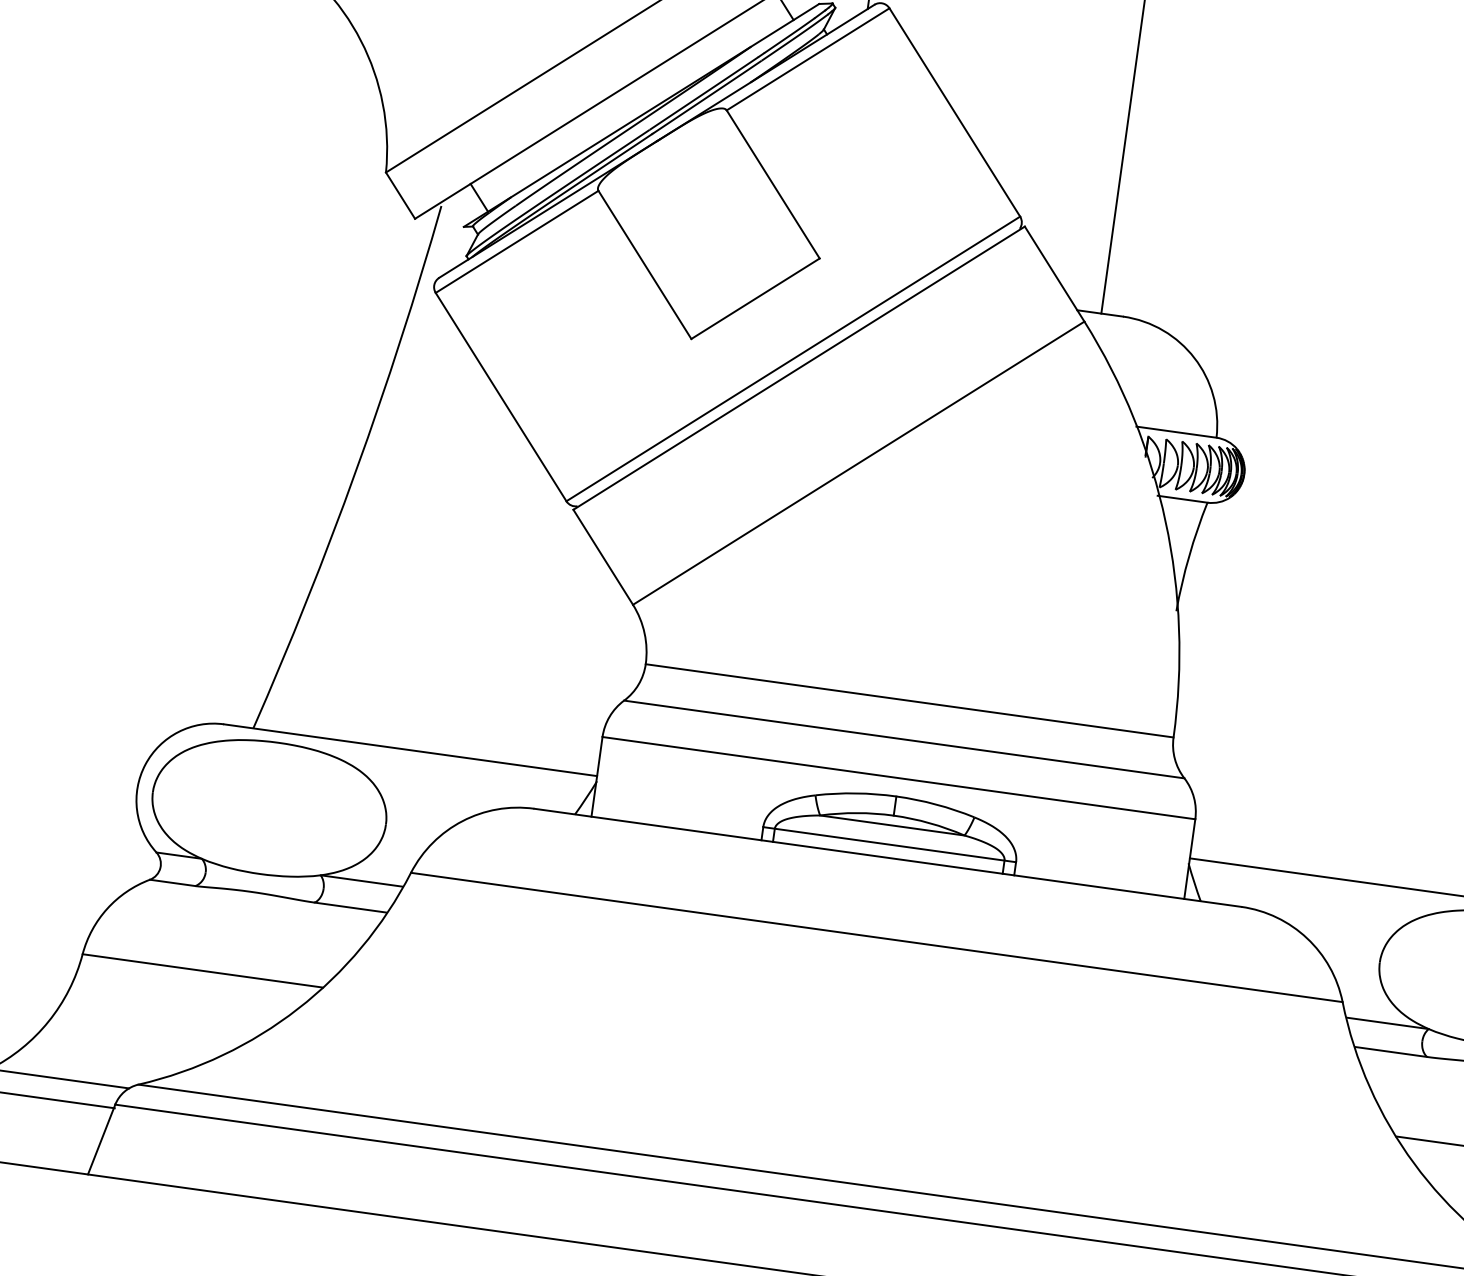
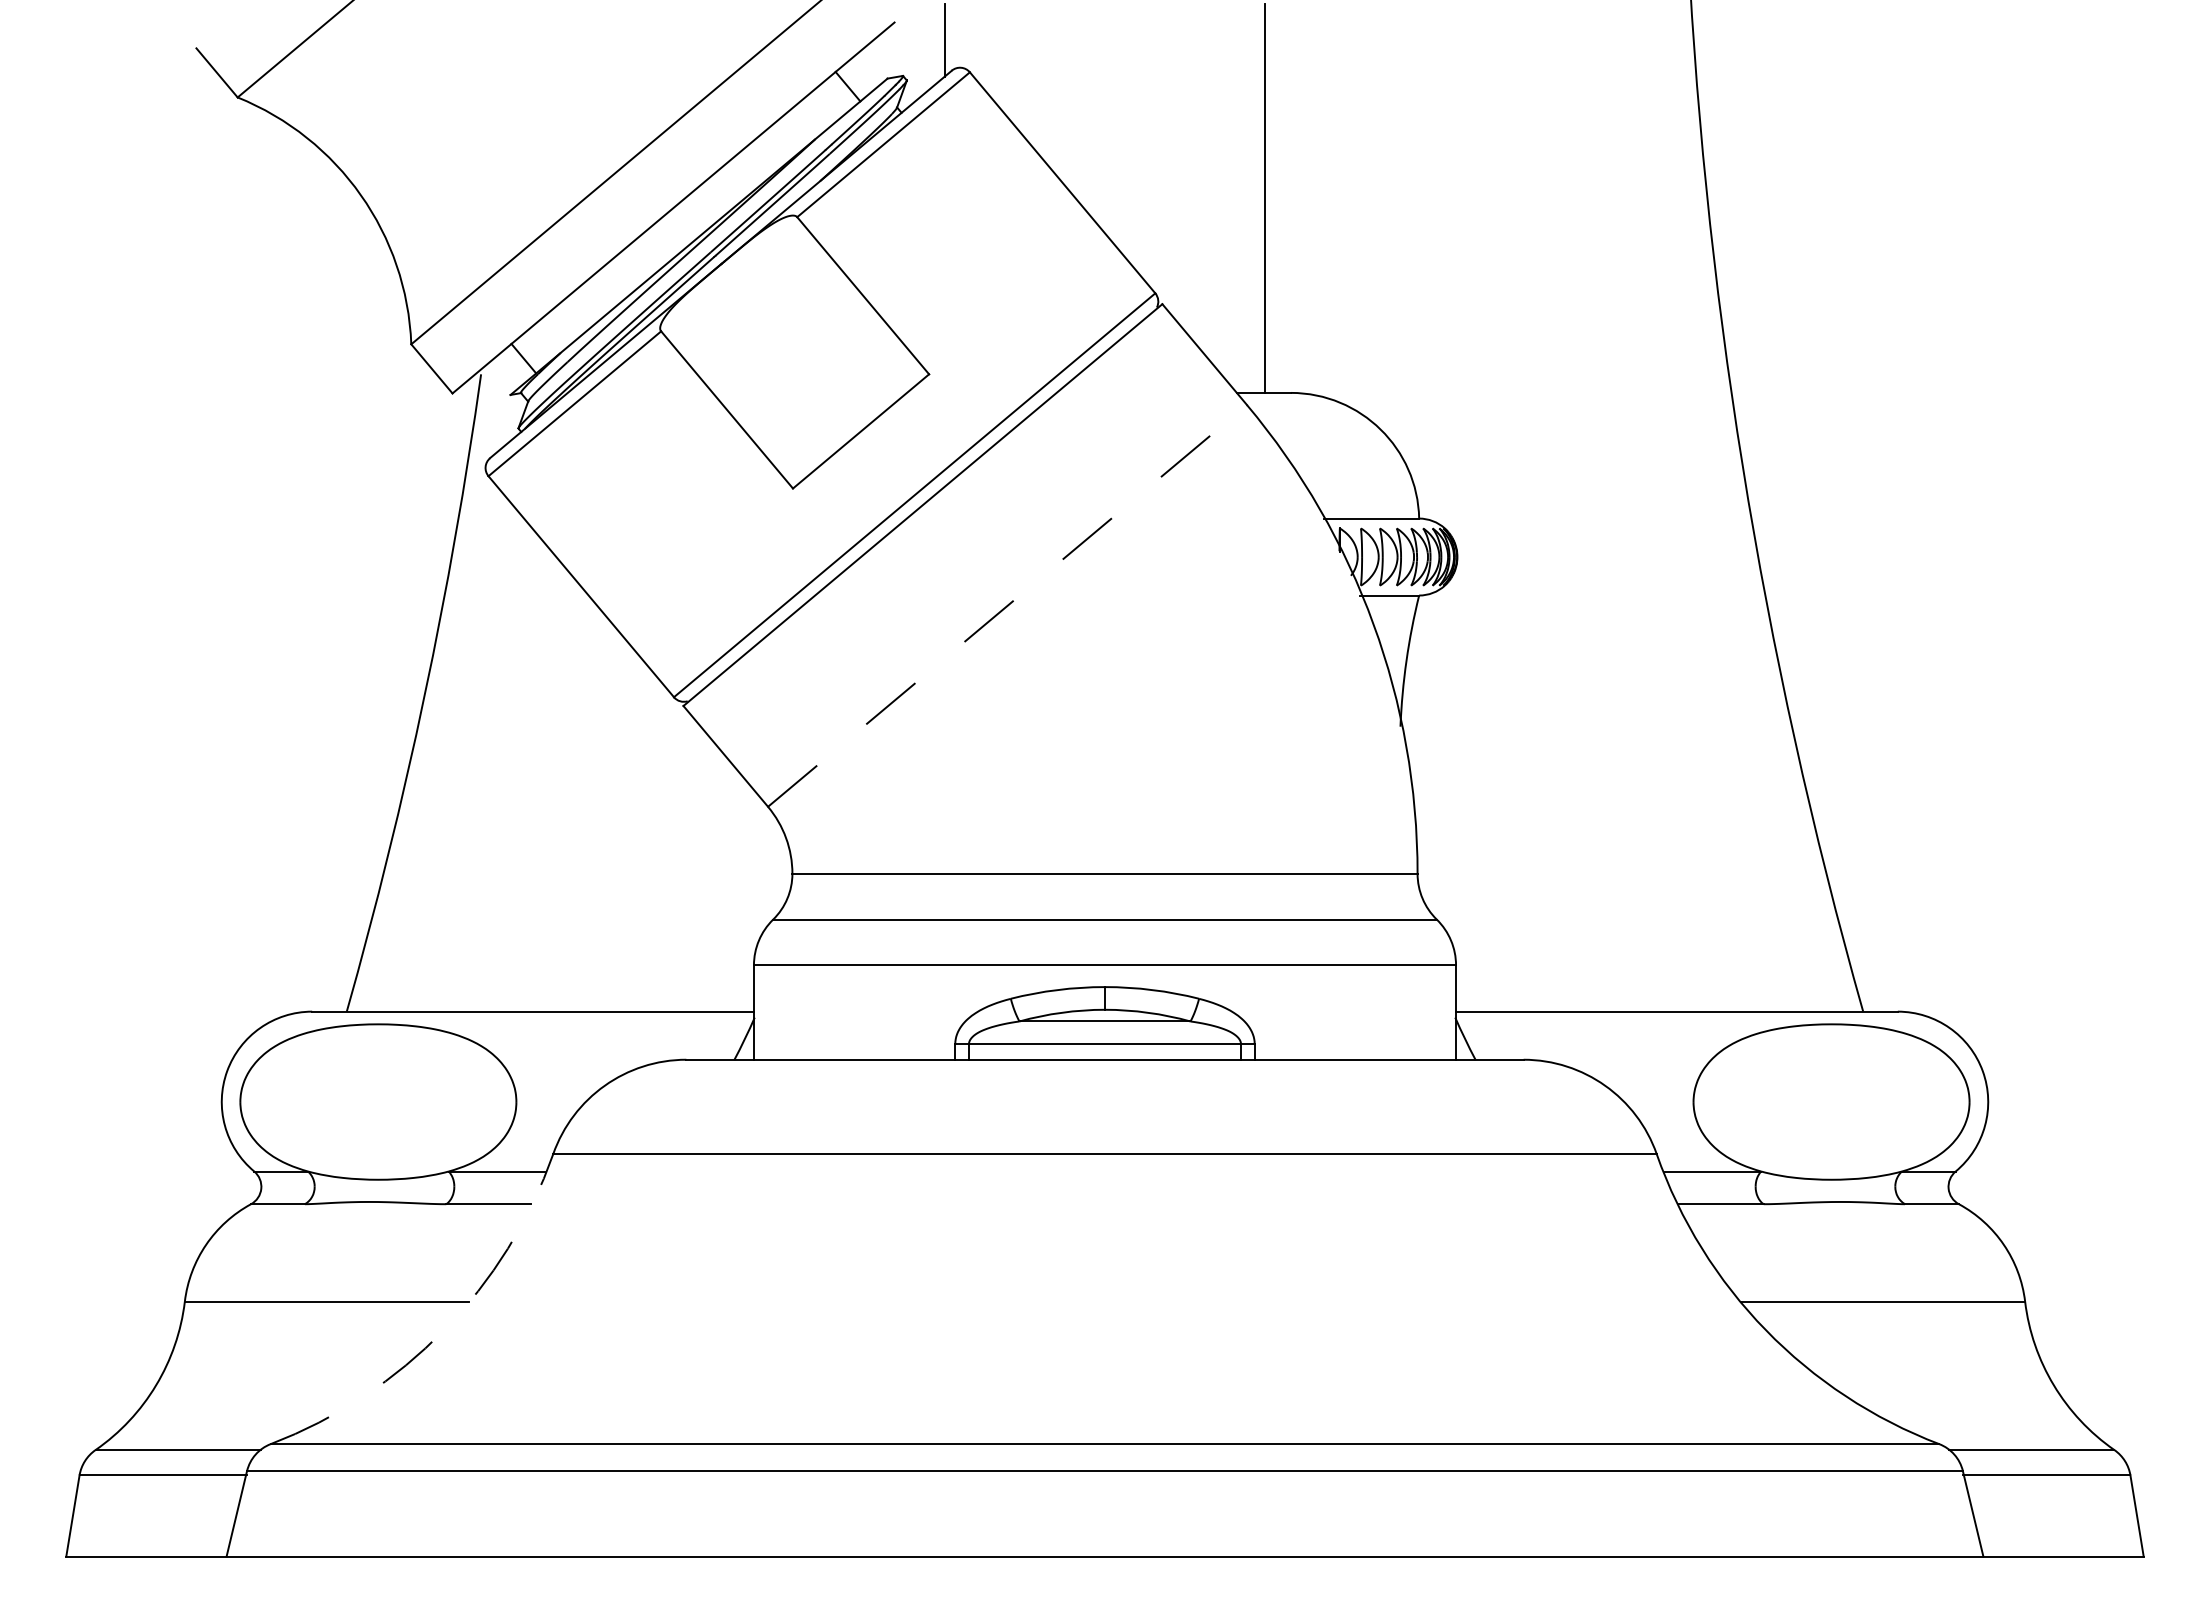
line: (858, 462) -> (1007, 605), solid -> dashed
arc: (298, 1009) -> (444, 1330), solid -> dashed

